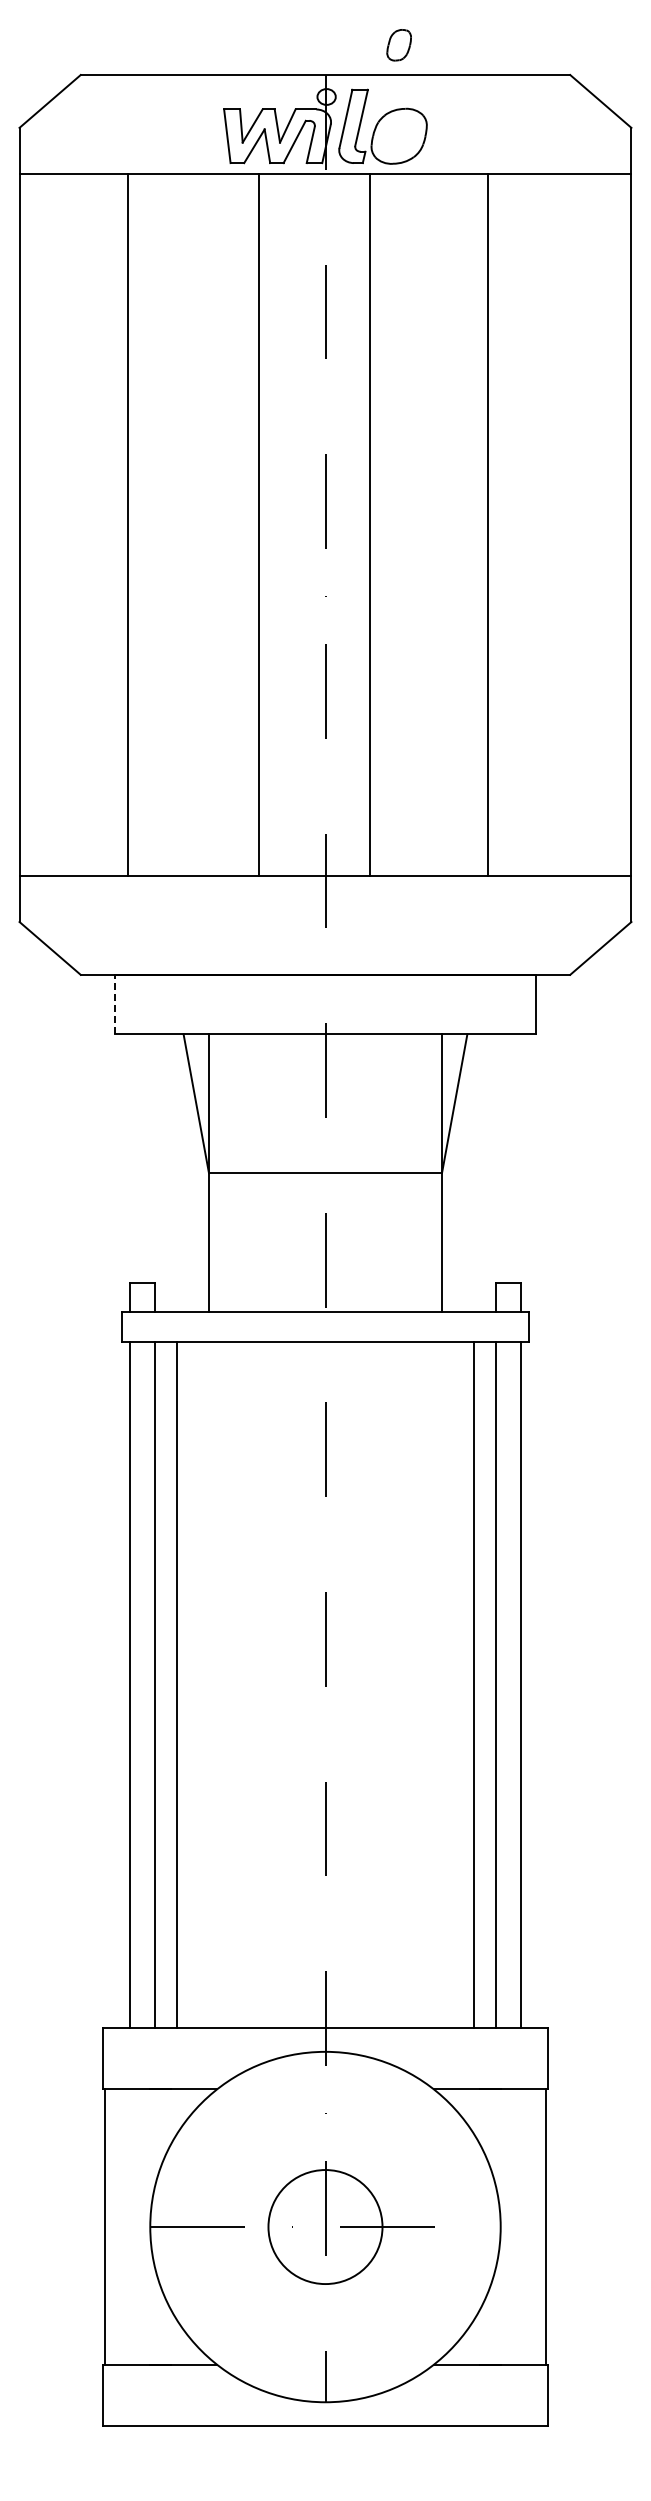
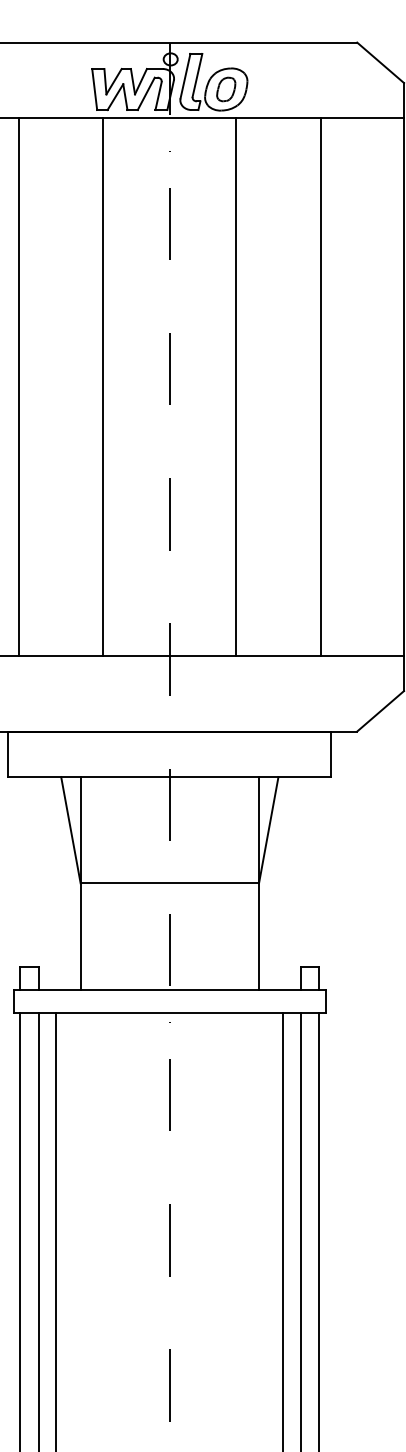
part: (398, 45) -> (225, 89), moved
line: (258, 524) -> (103, 386), moved
line: (370, 524) -> (236, 386), moved
line: (488, 524) -> (321, 386), moved
line: (114, 1004) -> (8, 754), dashed -> solid

